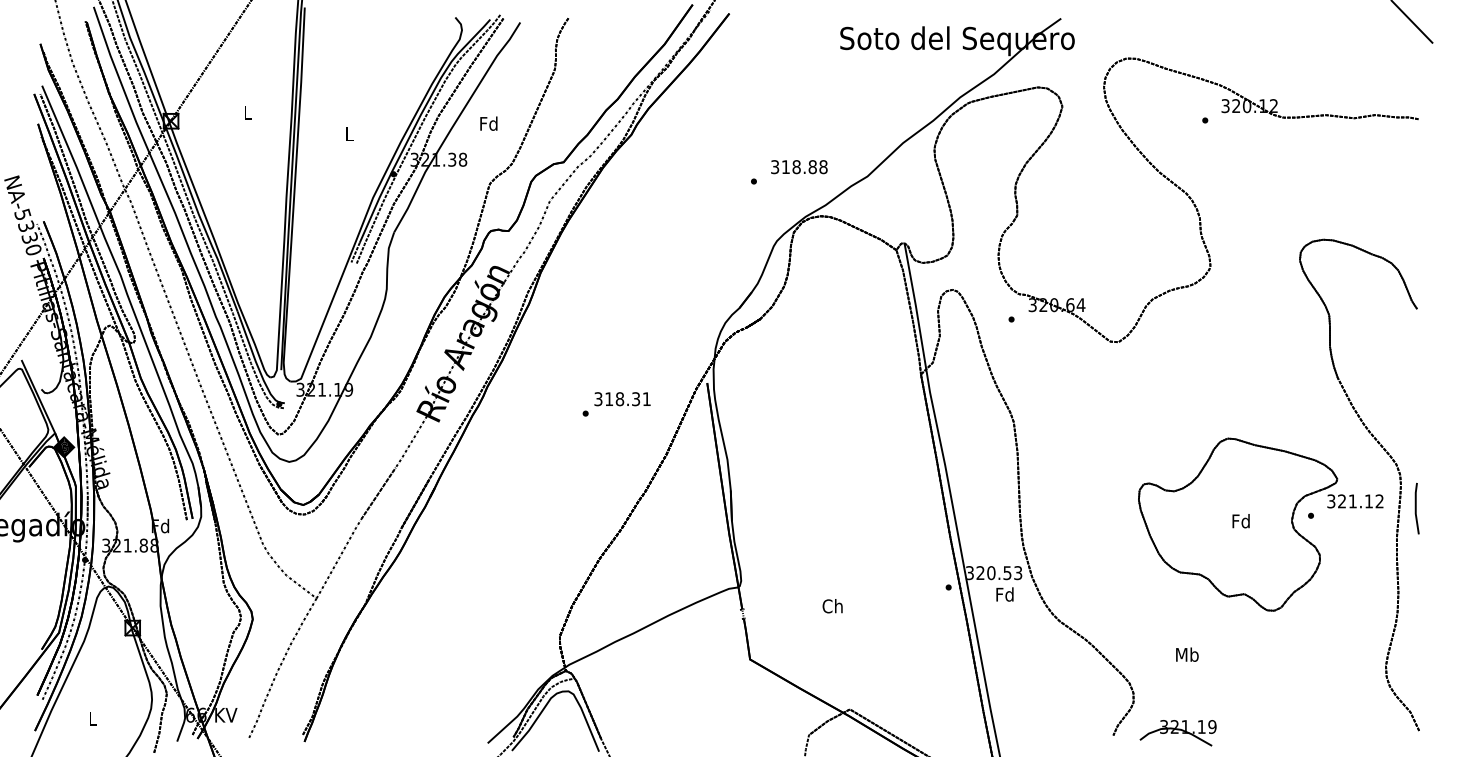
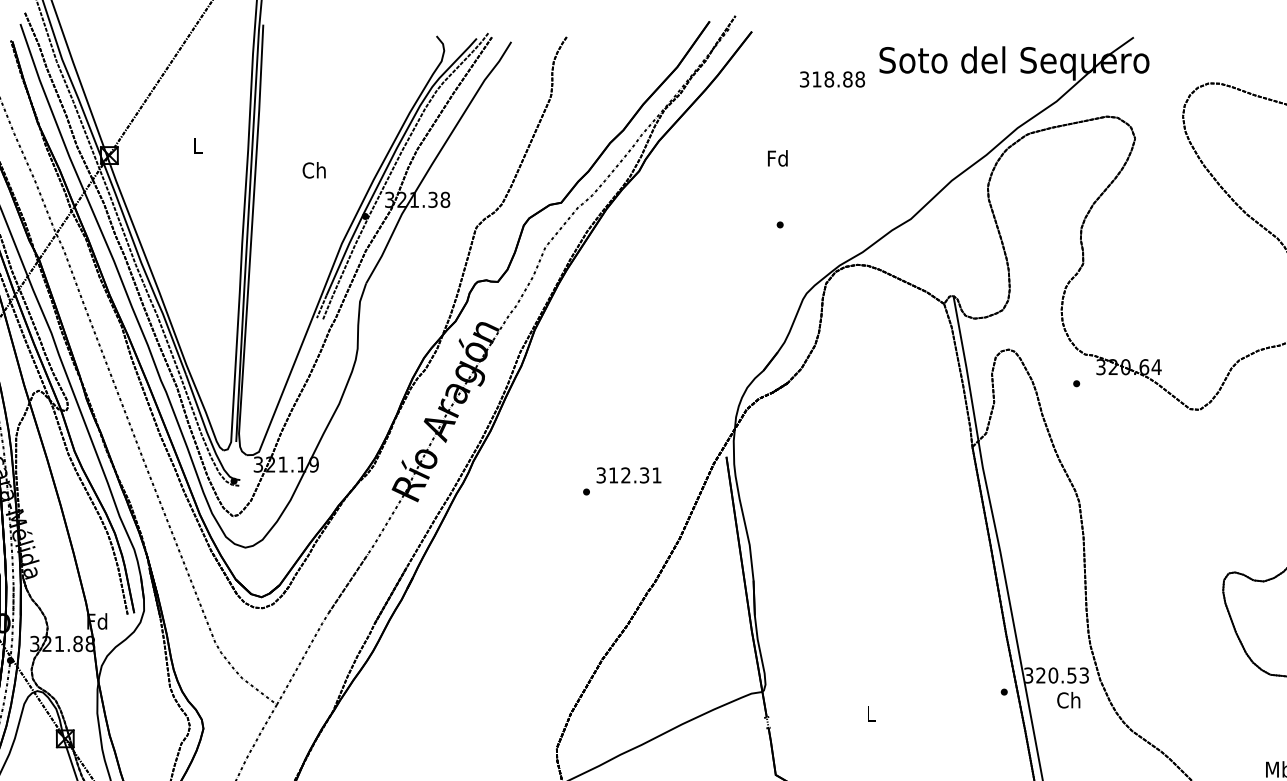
text: (488, 123) -> (777, 158), moved
text: (349, 133) -> (314, 169), L -> Ch
text: (799, 167) -> (832, 79), moved
text: (619, 399) -> (625, 475), 318.31 -> 312.31
text: (1004, 594) -> (1068, 700), Fd -> Ch
text: (832, 606) -> (870, 713), Ch -> L

